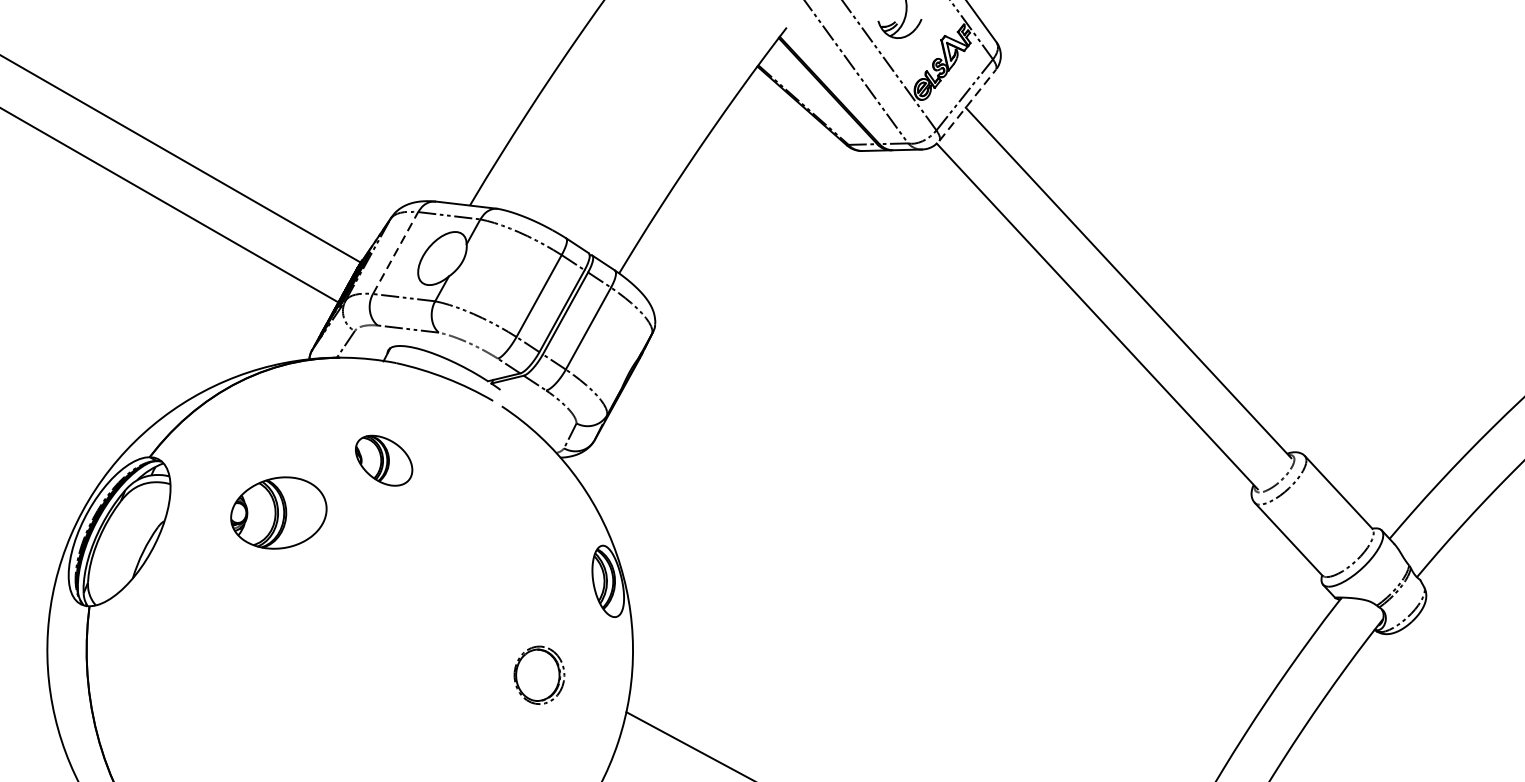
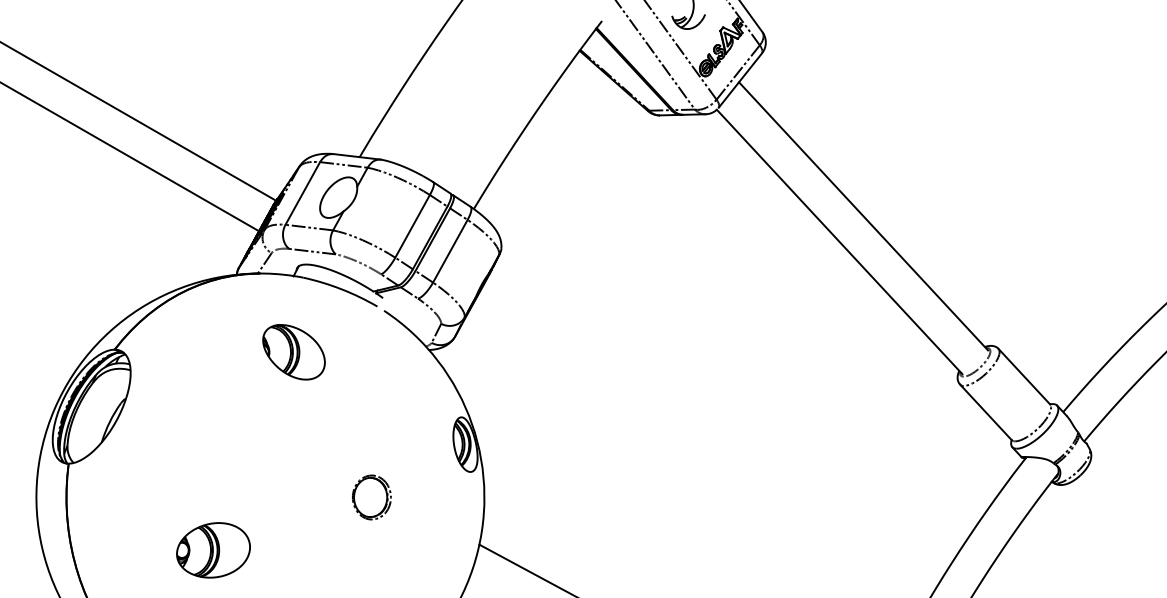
line: (967, 105) -> (740, 80), dashed -> solid
line: (395, 253) -> (302, 193), dashed -> solid
part: (383, 460) -> (293, 352), size x1.43
part: (278, 513) -> (213, 550), moved
part: (538, 675) -> (371, 497), moved

